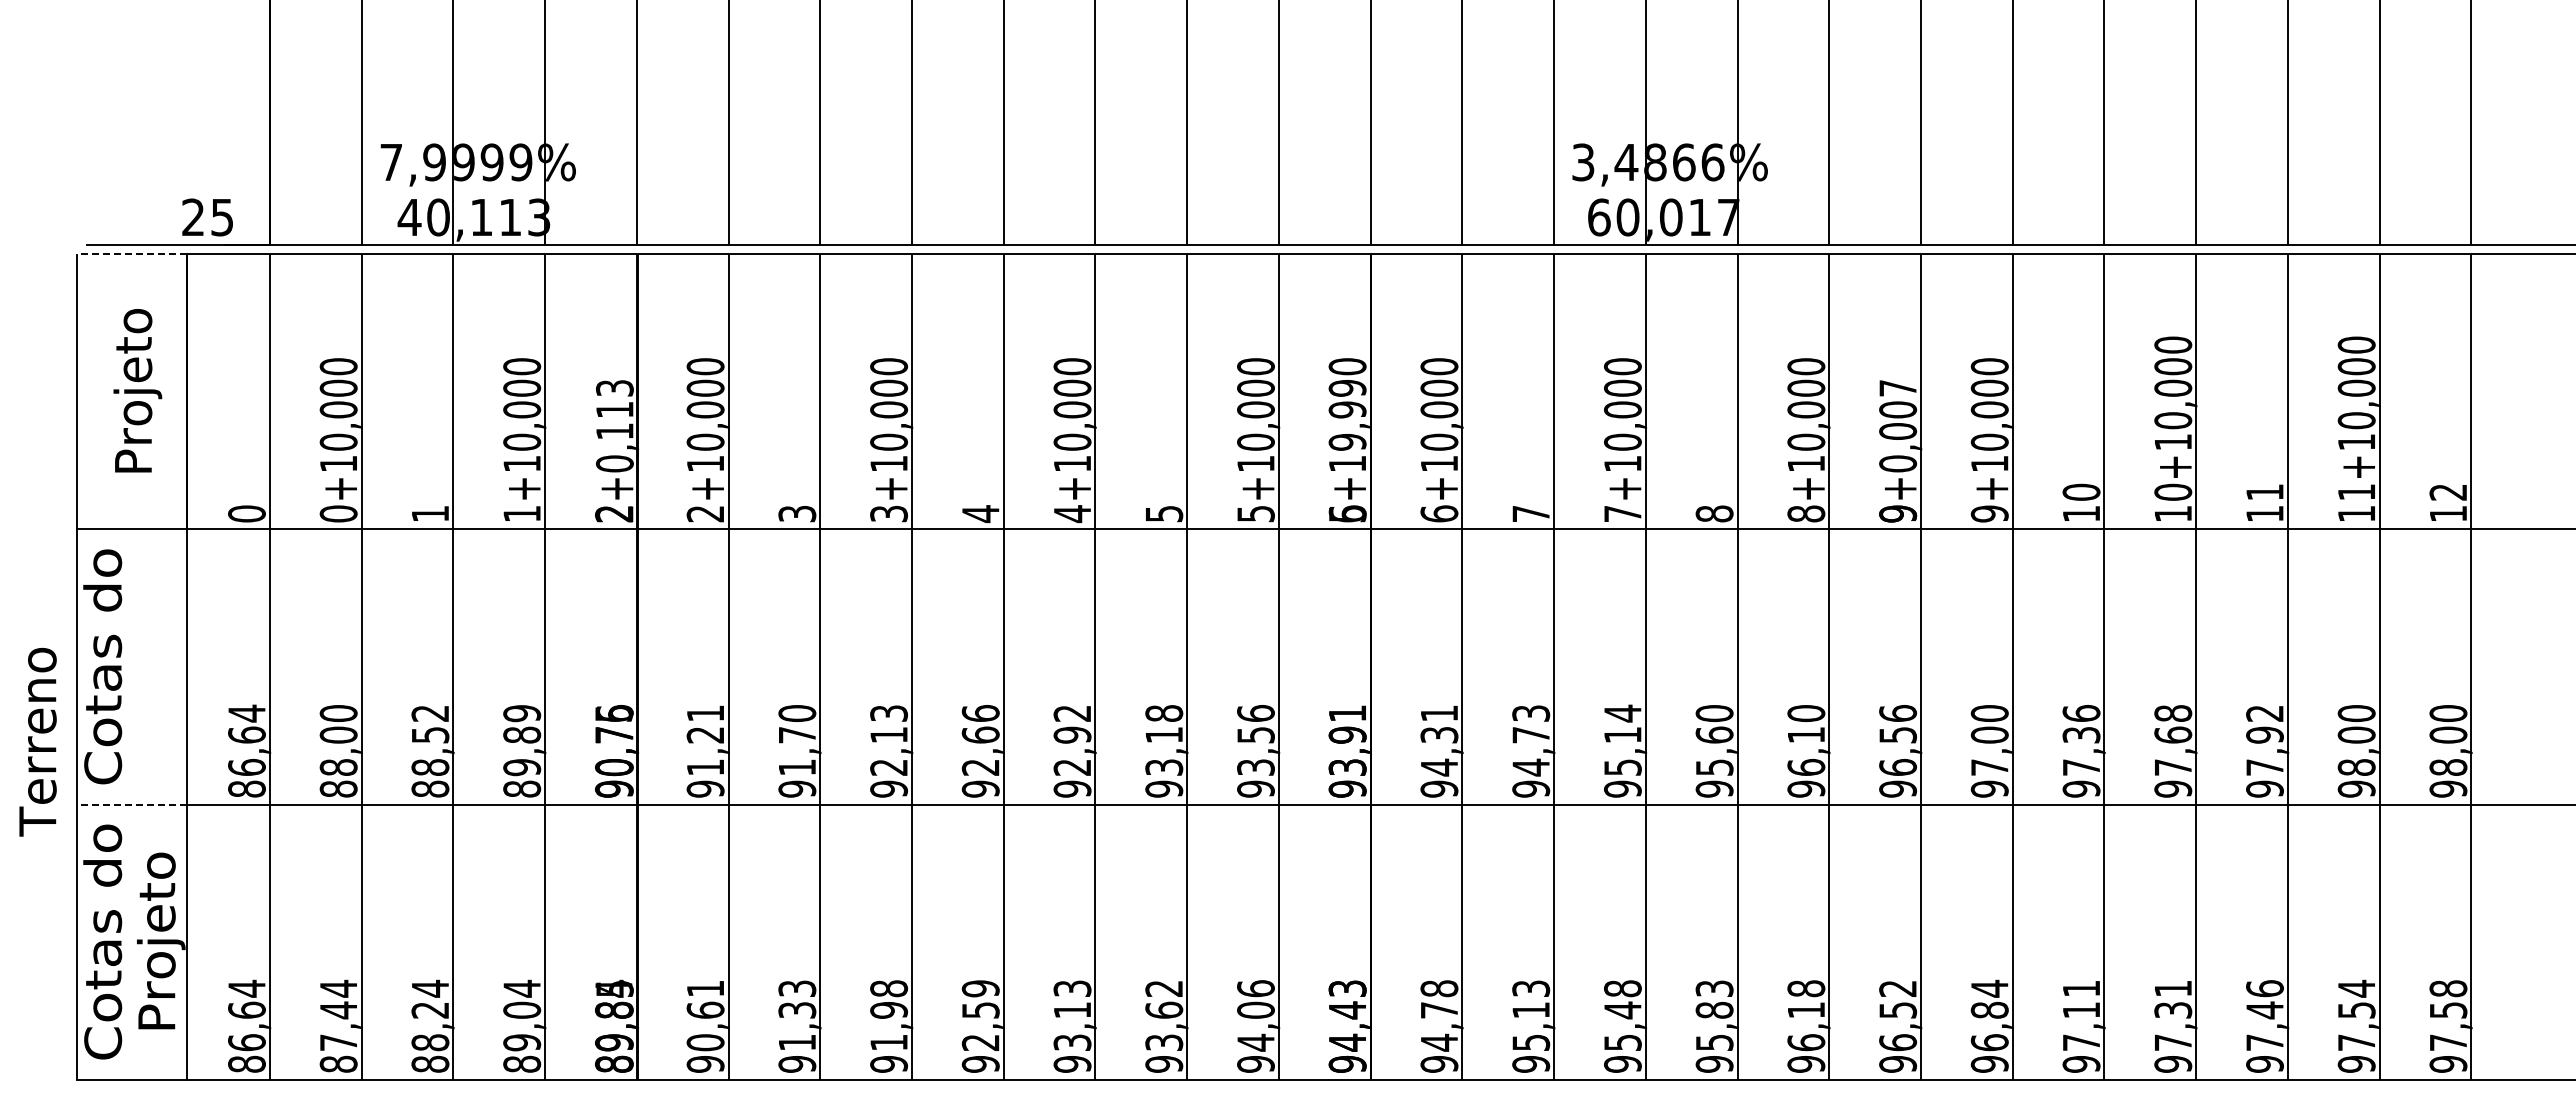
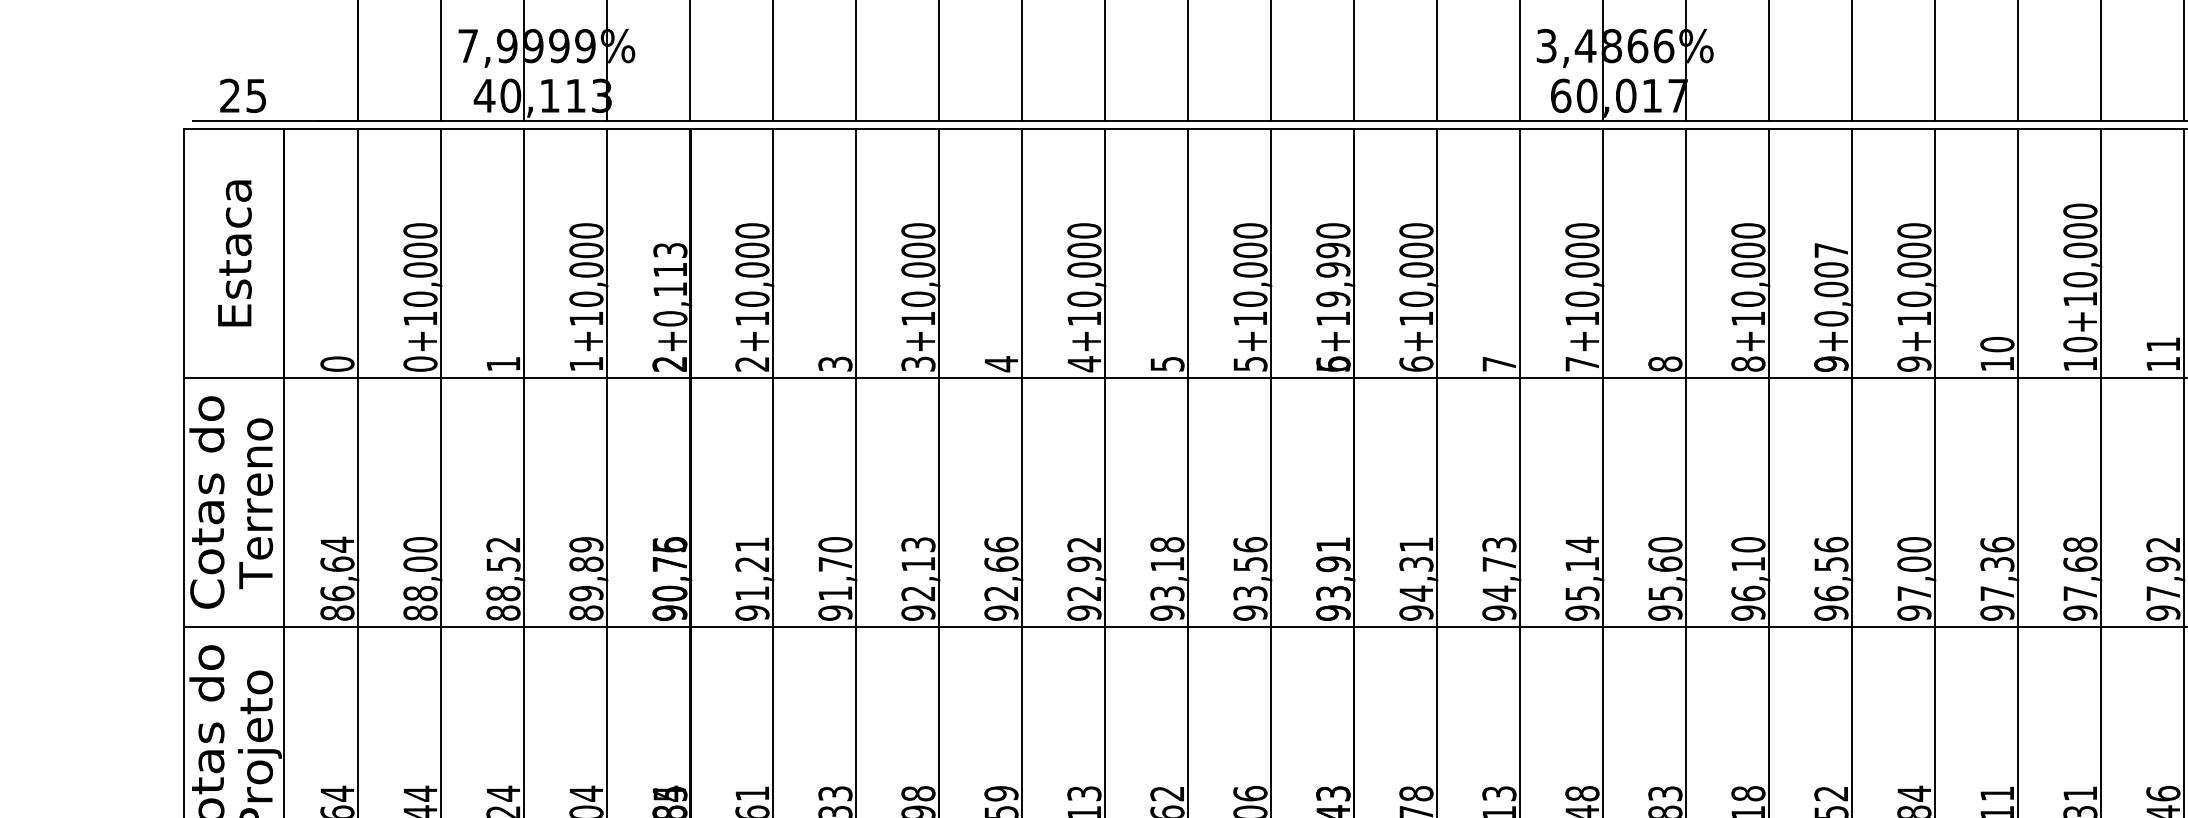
text: (207, 217) -> (242, 95), moved
line: (131, 254) -> (233, 129), dashed -> solid
text: (137, 390) -> (238, 252), Projeto -> Estaca
text: (37, 741) -> (255, 503), moved
line: (131, 804) -> (233, 627), dashed -> solid

